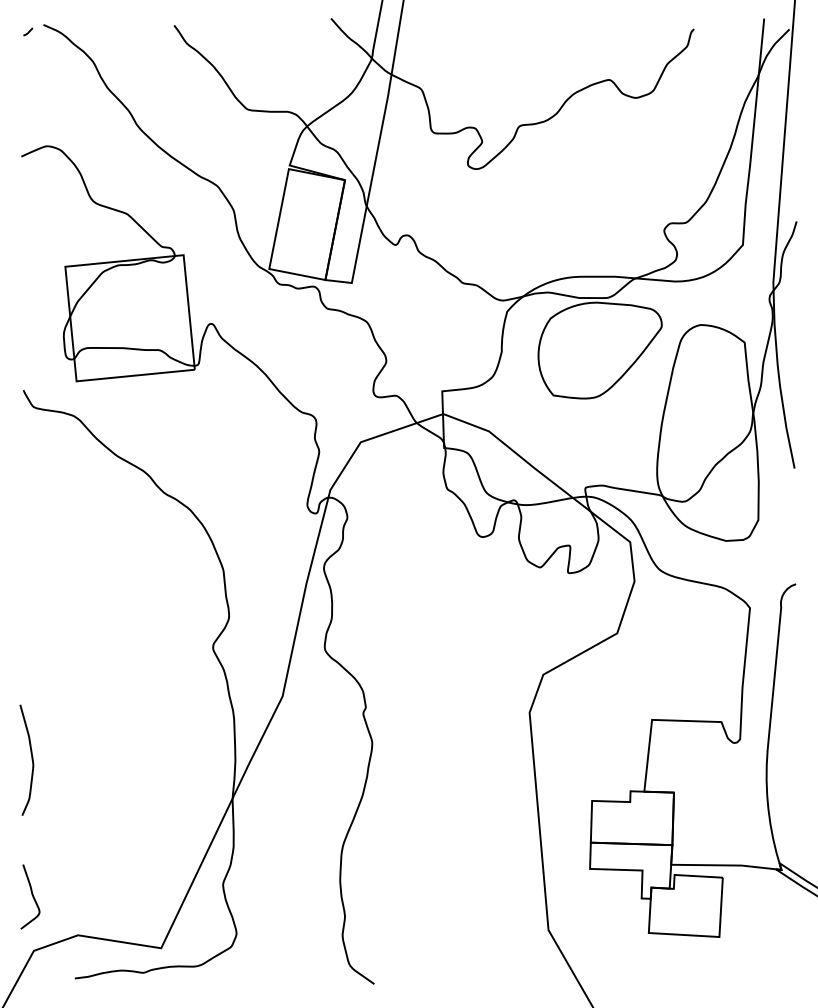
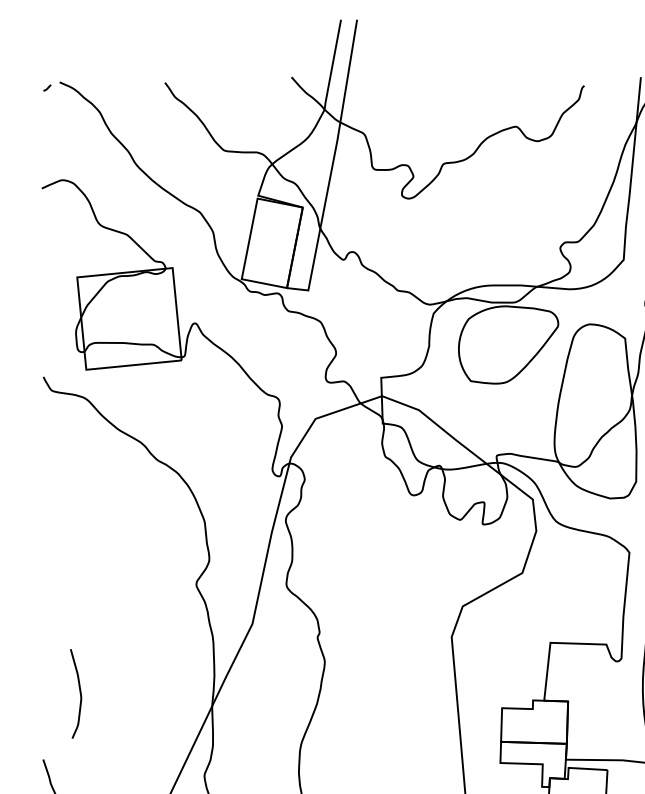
curve: (31, 759) -> (79, 693), moved

